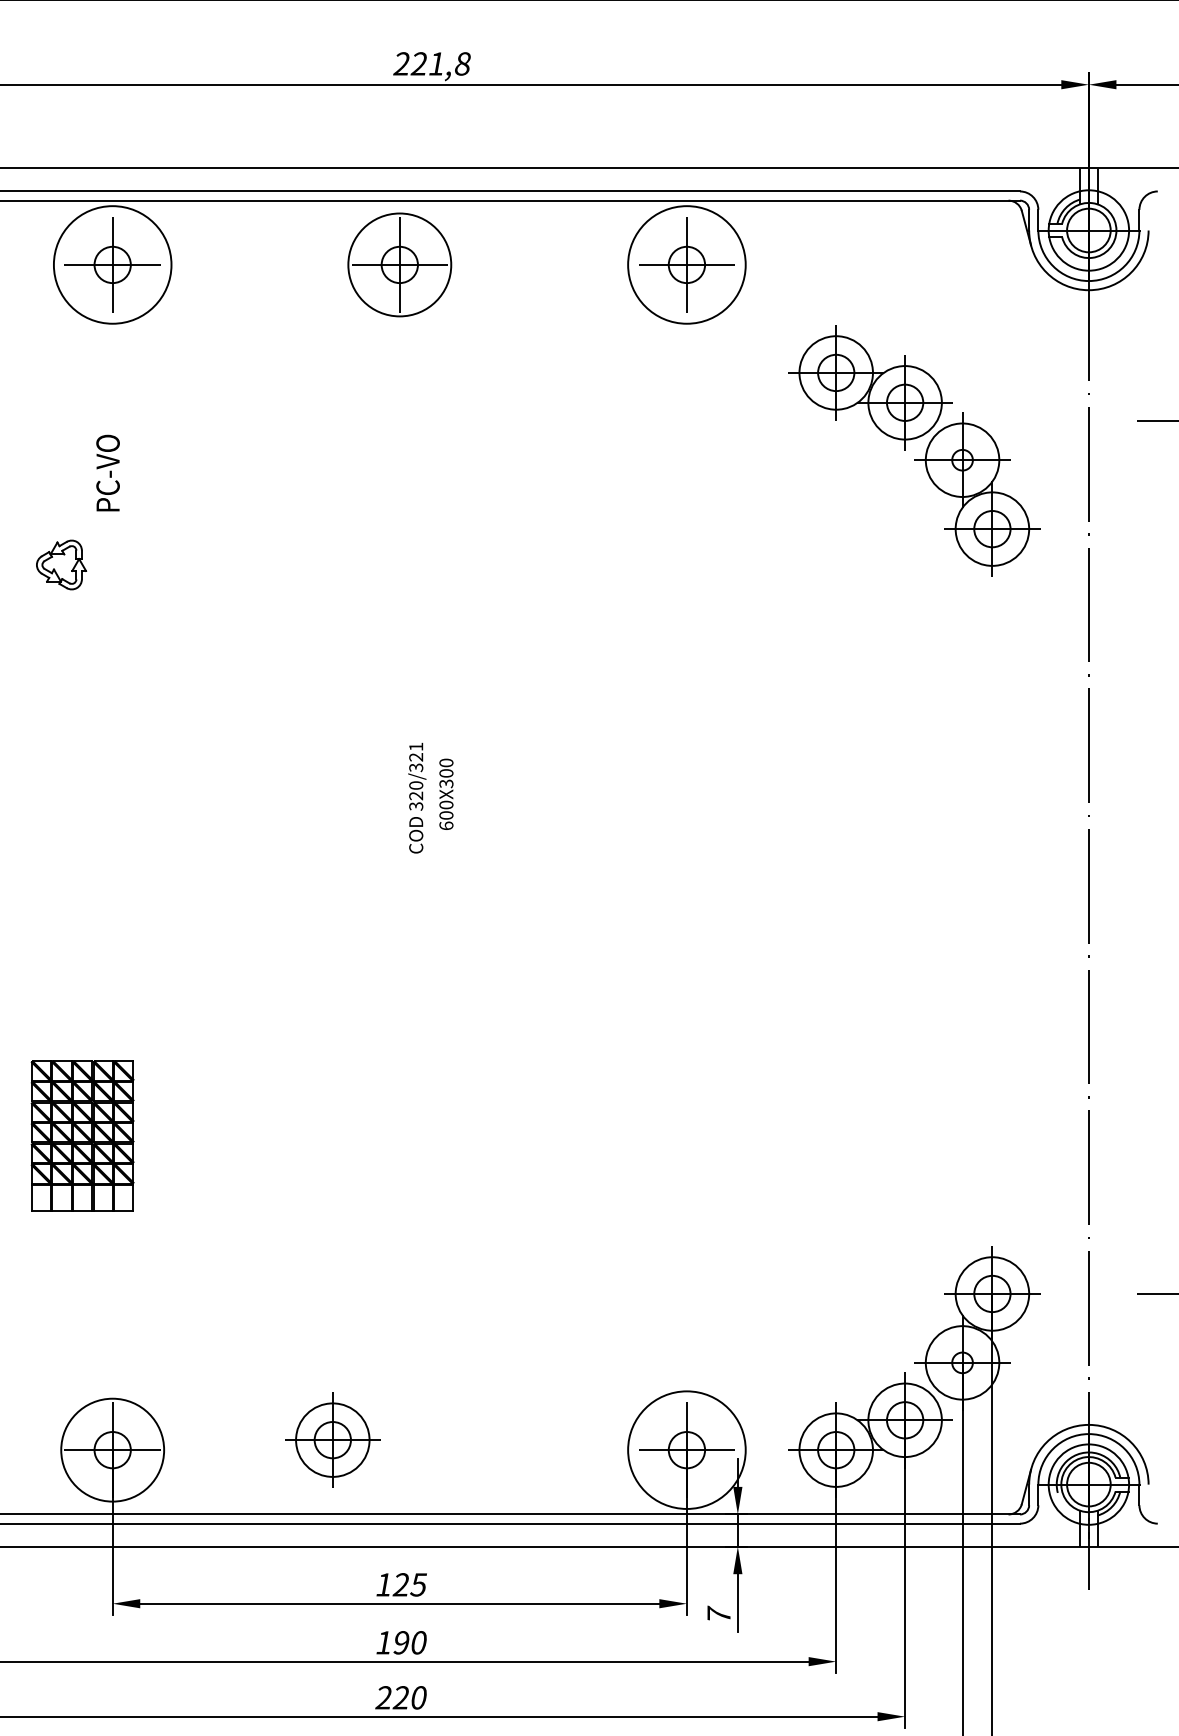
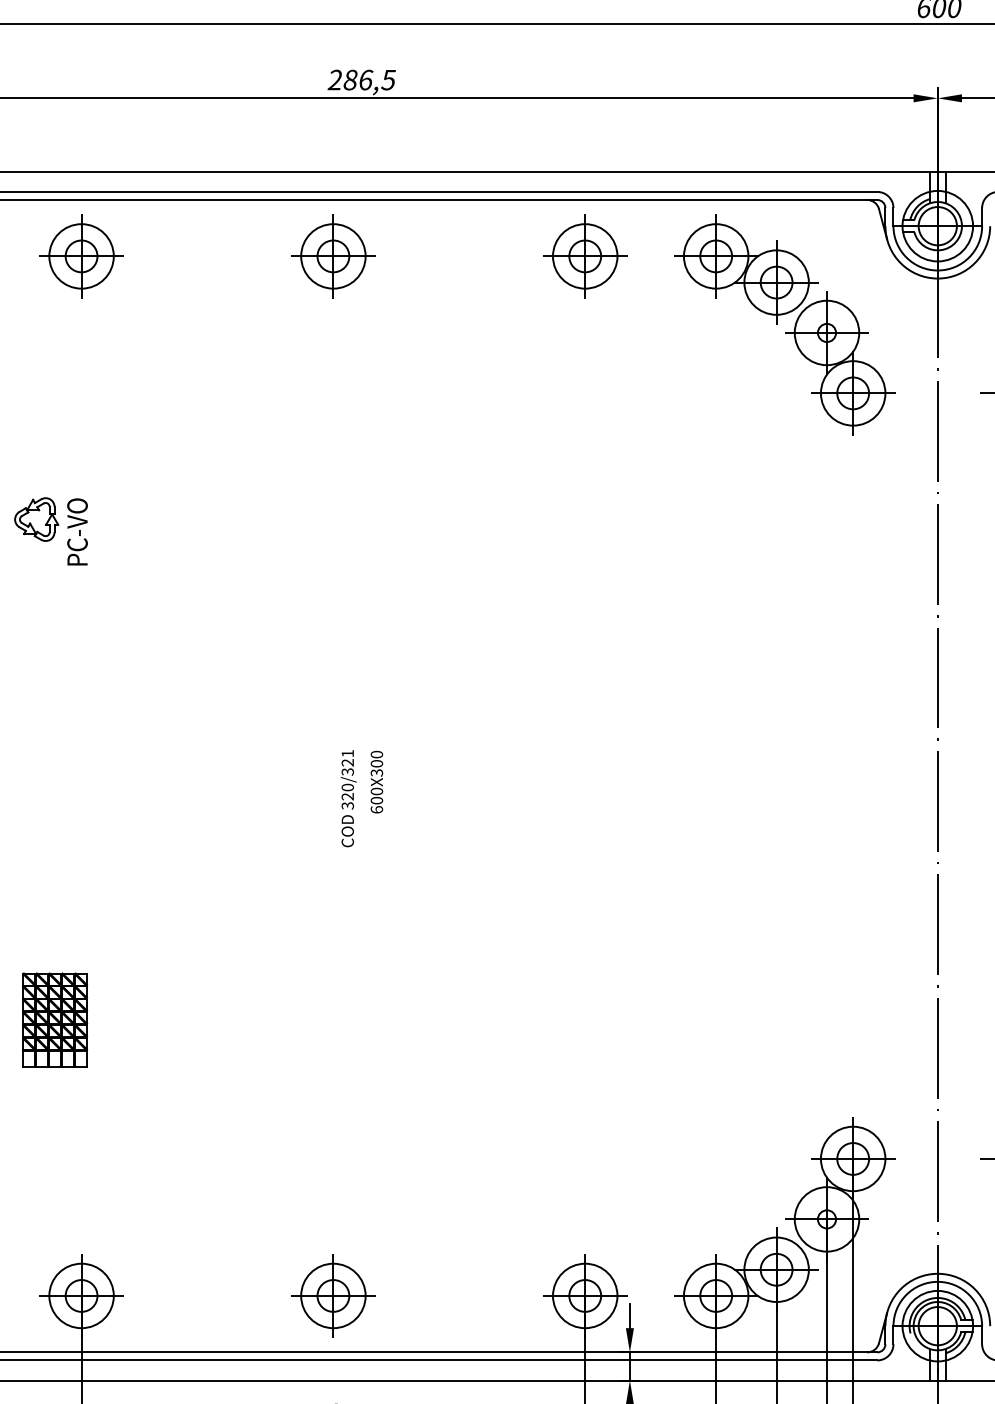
text: (440, 63) -> (369, 79), 221,8 -> 286,5
circle: (112, 264) -> (81, 256), size x0.62
circle: (399, 264) -> (333, 256), size x0.71
circle: (686, 264) -> (584, 256), size x0.62
part: (905, 450) -> (776, 324), moved
text: (107, 472) -> (77, 531), moved
text: (446, 793) -> (376, 781), moved
text: (417, 797) -> (348, 798), moved
part: (82, 1135) -> (55, 1019), size x0.71
part: (332, 1439) -> (333, 1295), moved
circle: (112, 1449) -> (81, 1295), size x0.71
circle: (686, 1449) -> (584, 1295), size x0.62

